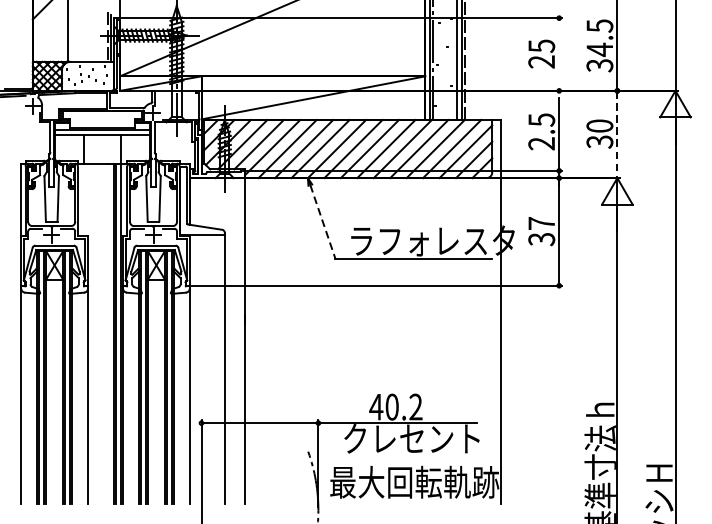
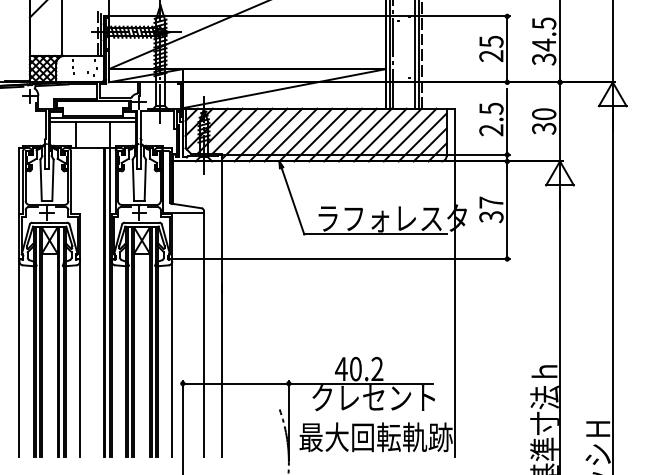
line: (559, 54) -> (507, 49), added
line: (617, 134) -> (560, 121), dashed -> solid
line: (323, 222) -> (293, 201), dashed -> solid

